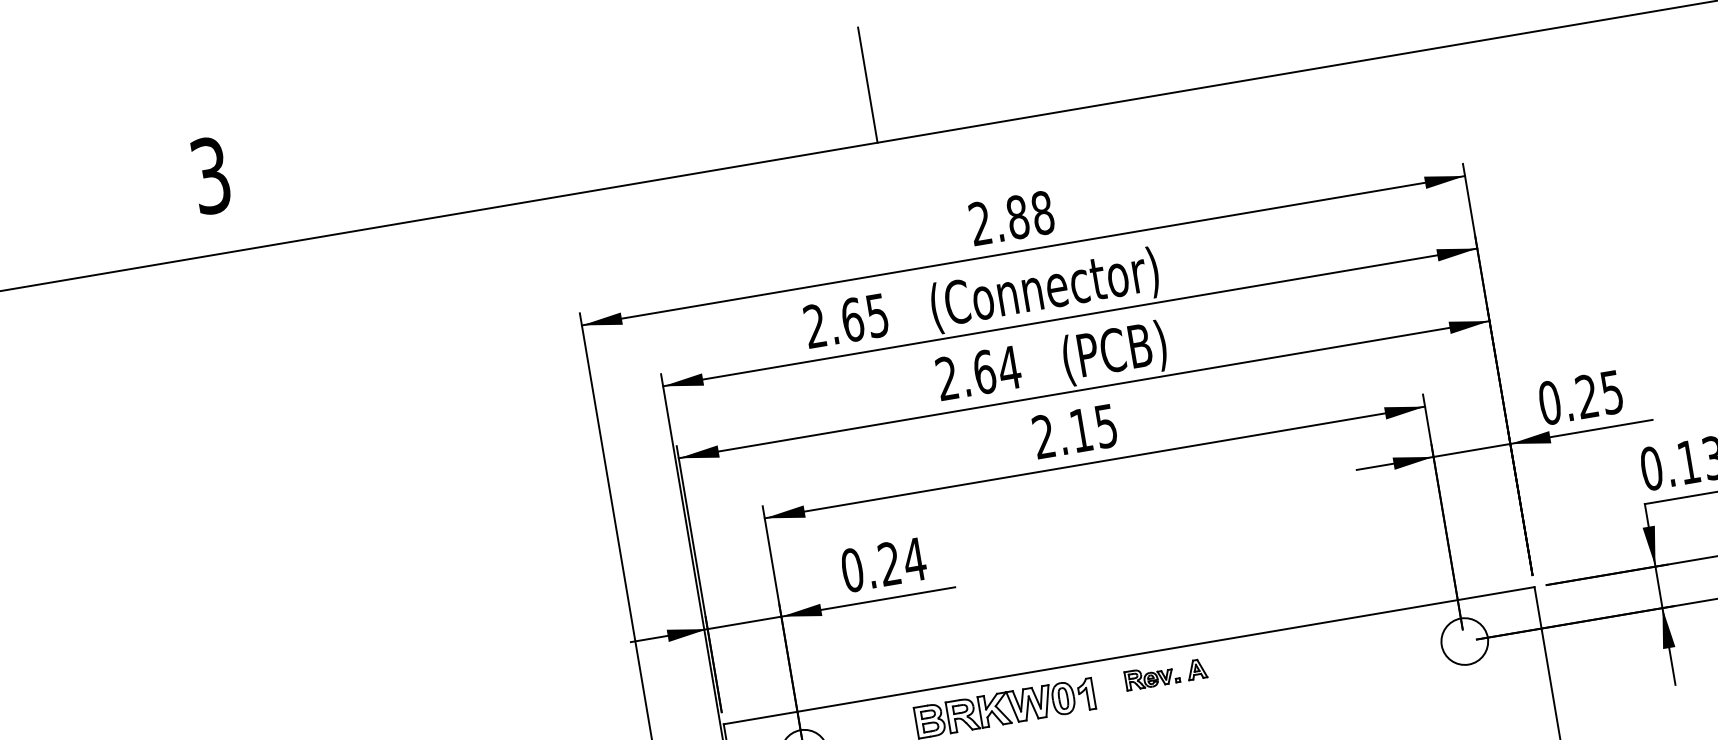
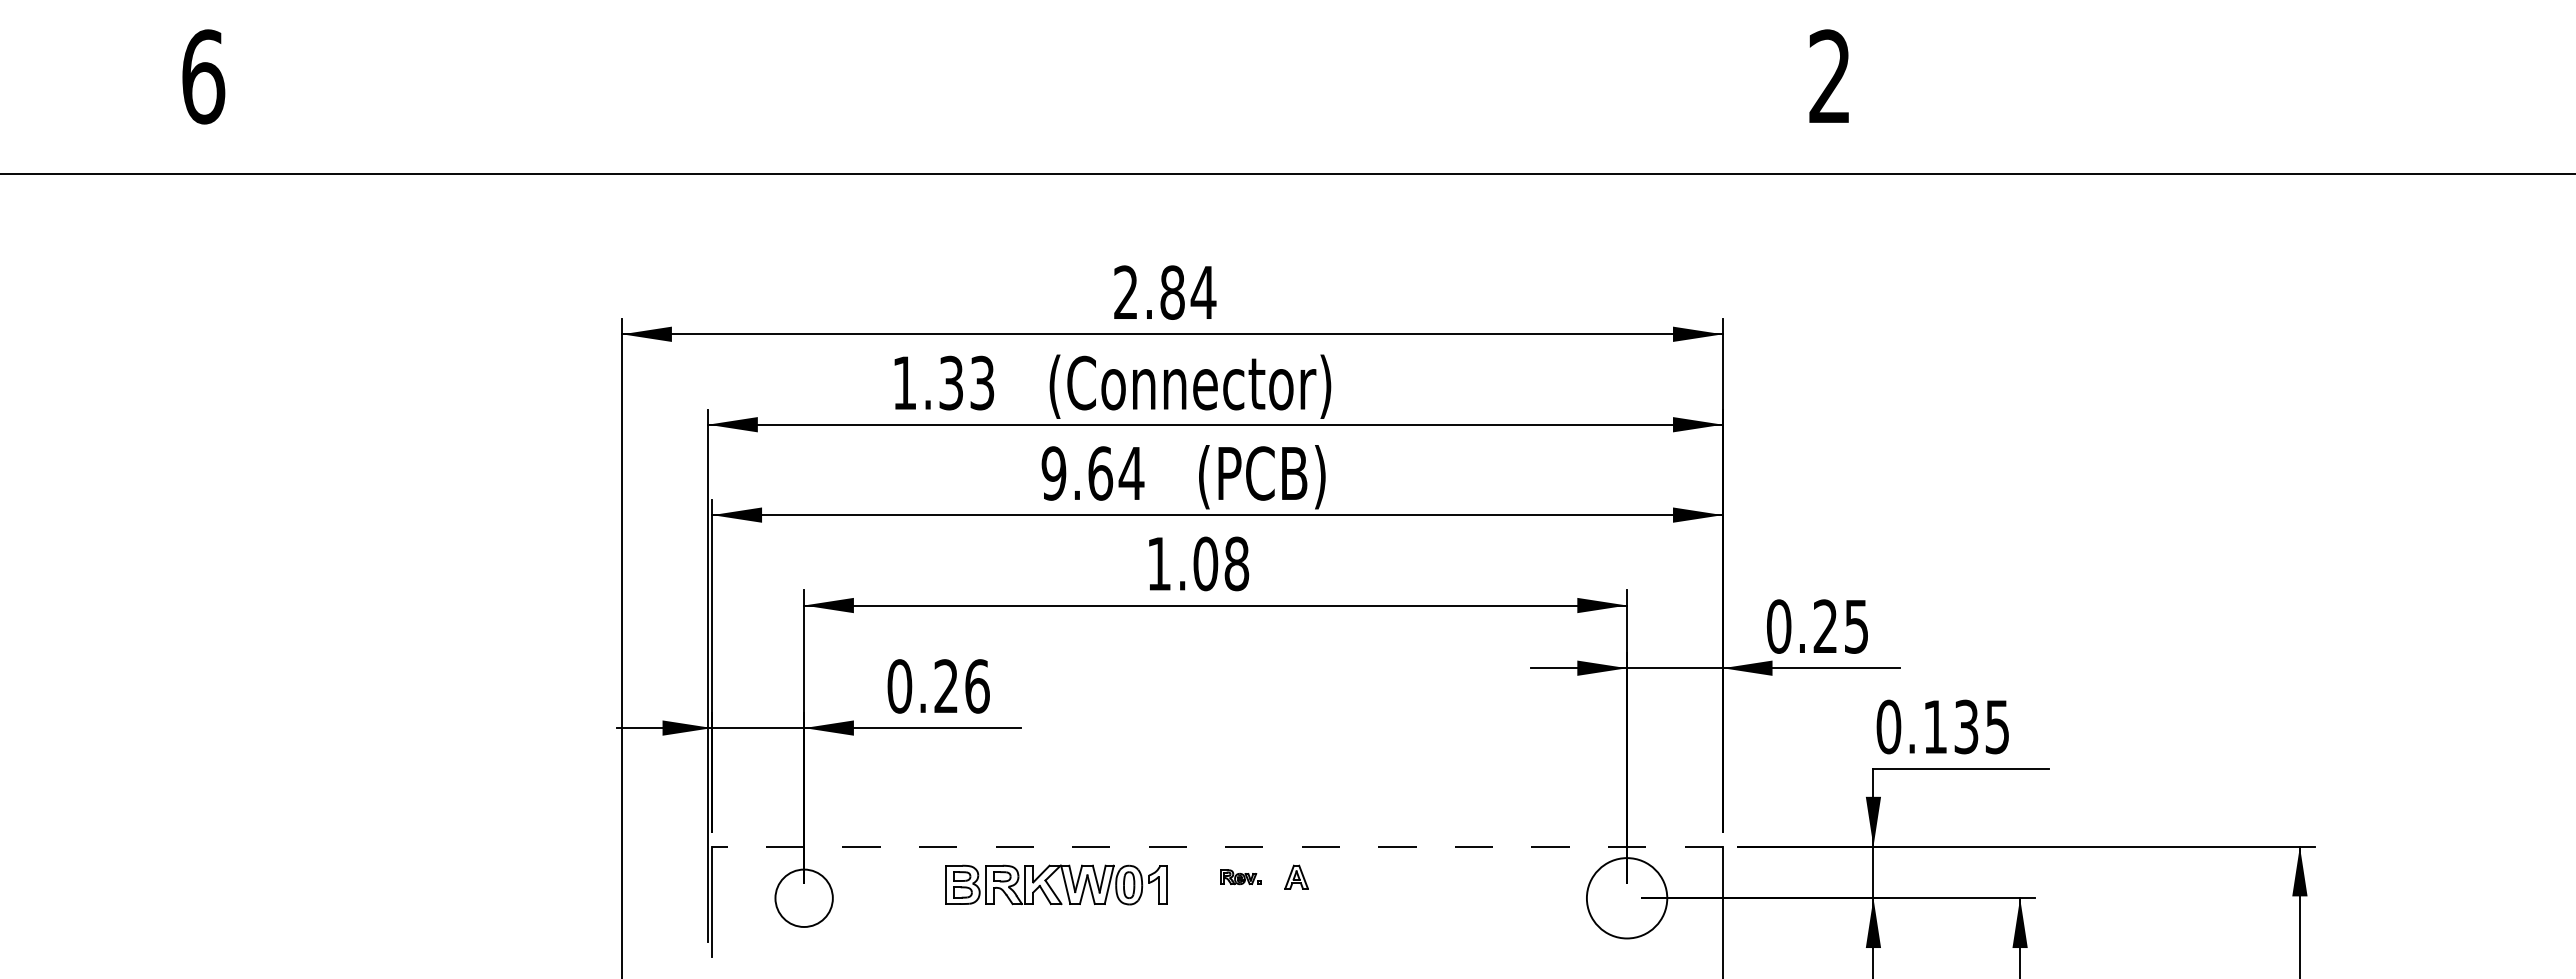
line: (867, 84) -> (1017, 101), removed
text: (210, 175) -> (203, 76), 3 -> 6
text: (1042, 212) -> (1203, 292), 2.88 -> 2.84
text: (846, 320) -> (943, 382), 2.65 -> 1.33
text: (946, 378) -> (1053, 473), 2.64 -> 9.64
text: (1075, 431) -> (1198, 563), 2.15 -> 1.08
text: (914, 559) -> (977, 686), 0.24 -> 0.26
circle: (1464, 641) -> (1626, 898), size x1.4
line: (1129, 655) -> (1217, 846), solid -> dashed
part: (1151, 676) -> (1240, 876), size x0.6

